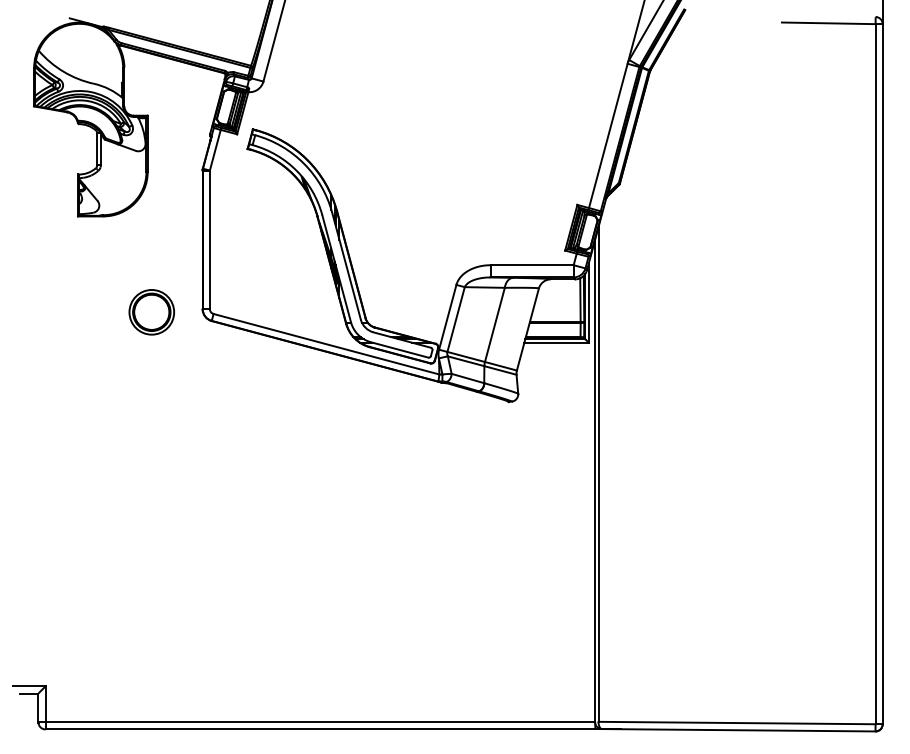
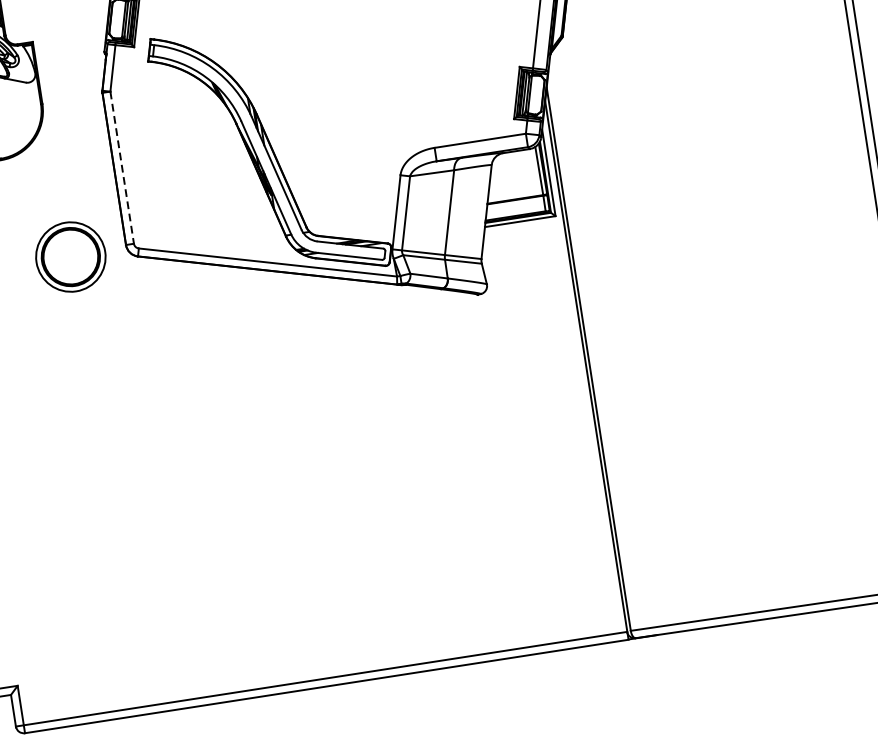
line: (209, 240) -> (121, 168), solid -> dashed
part: (151, 312) -> (70, 257), size x1.4

